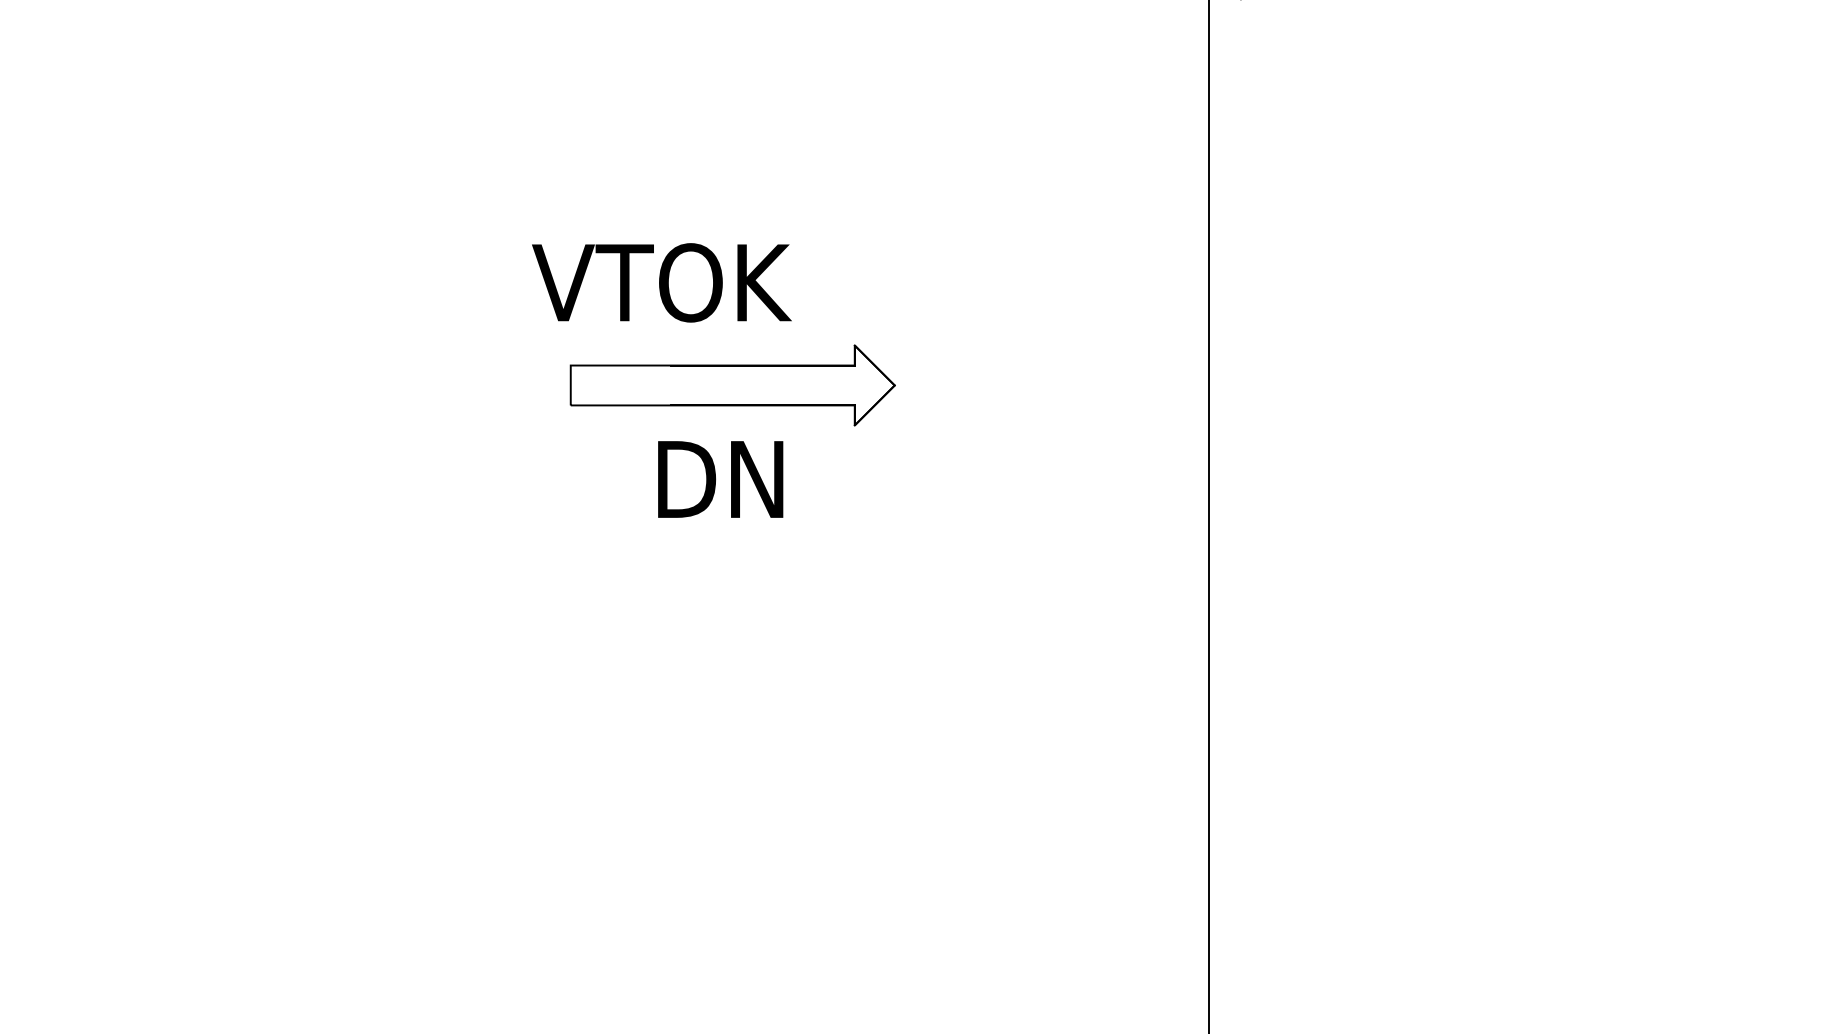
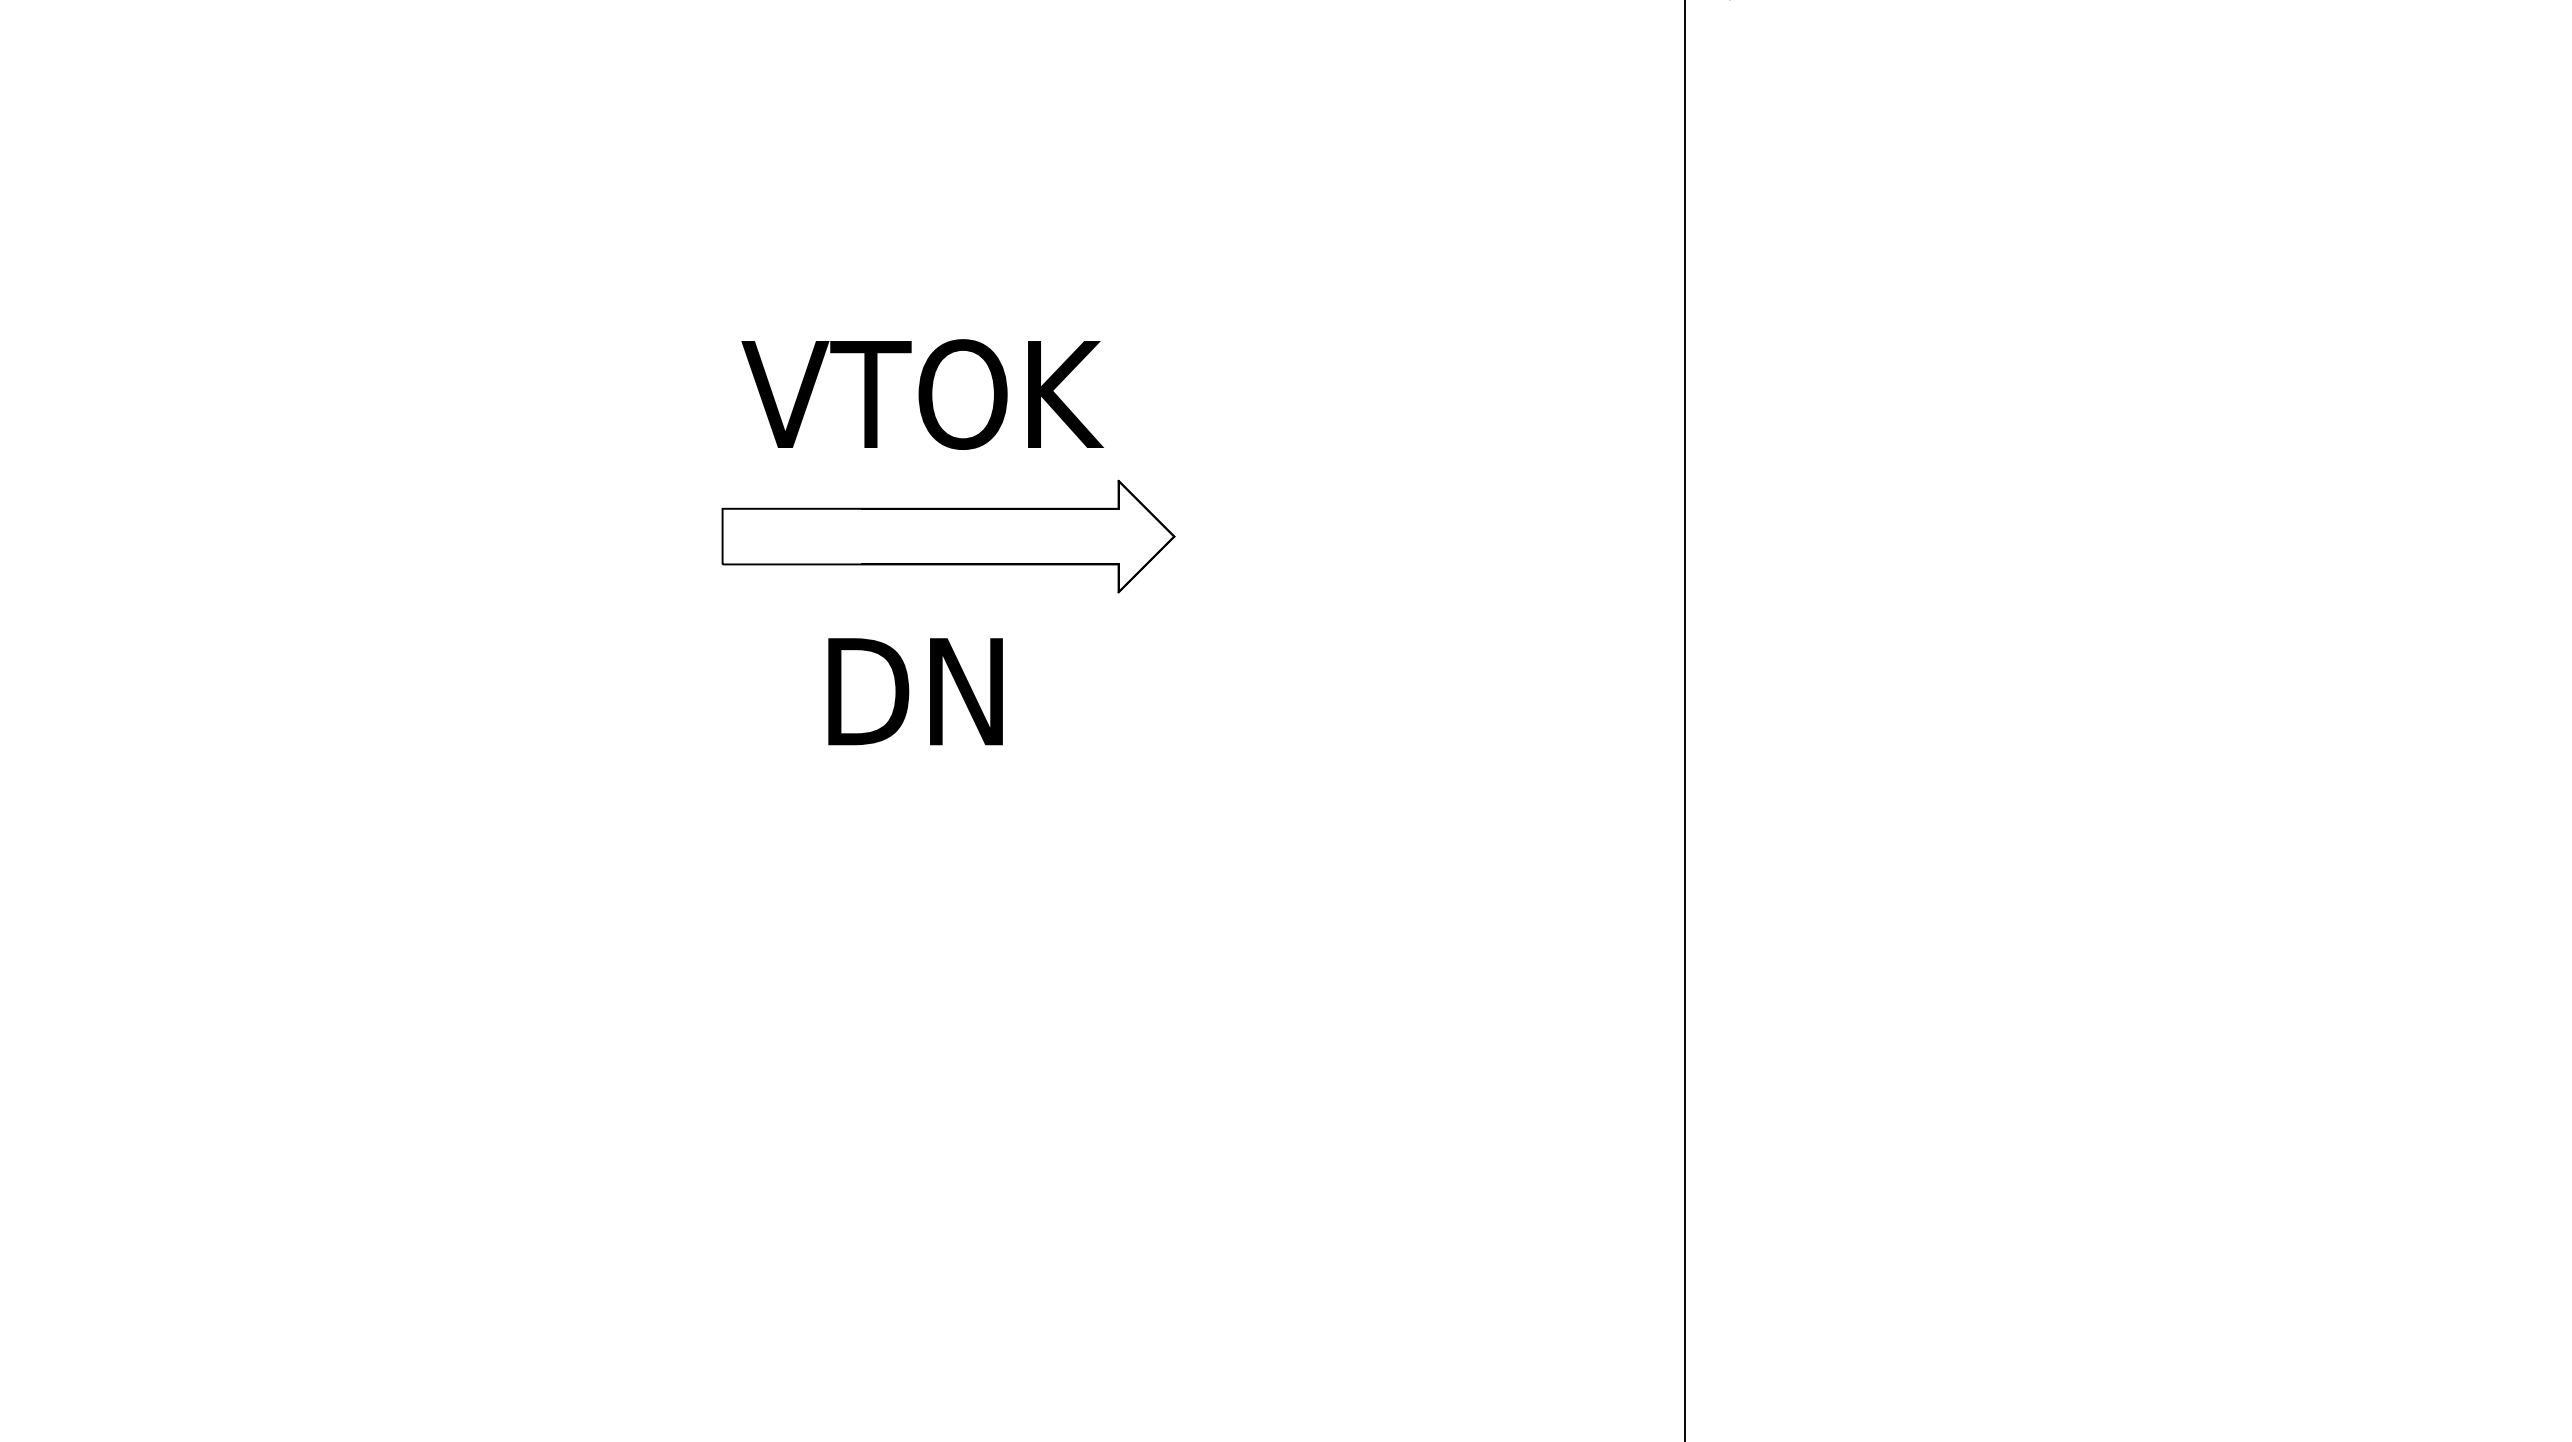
part: (732, 385) -> (948, 536), moved
text: (720, 479) -> (915, 691), moved

